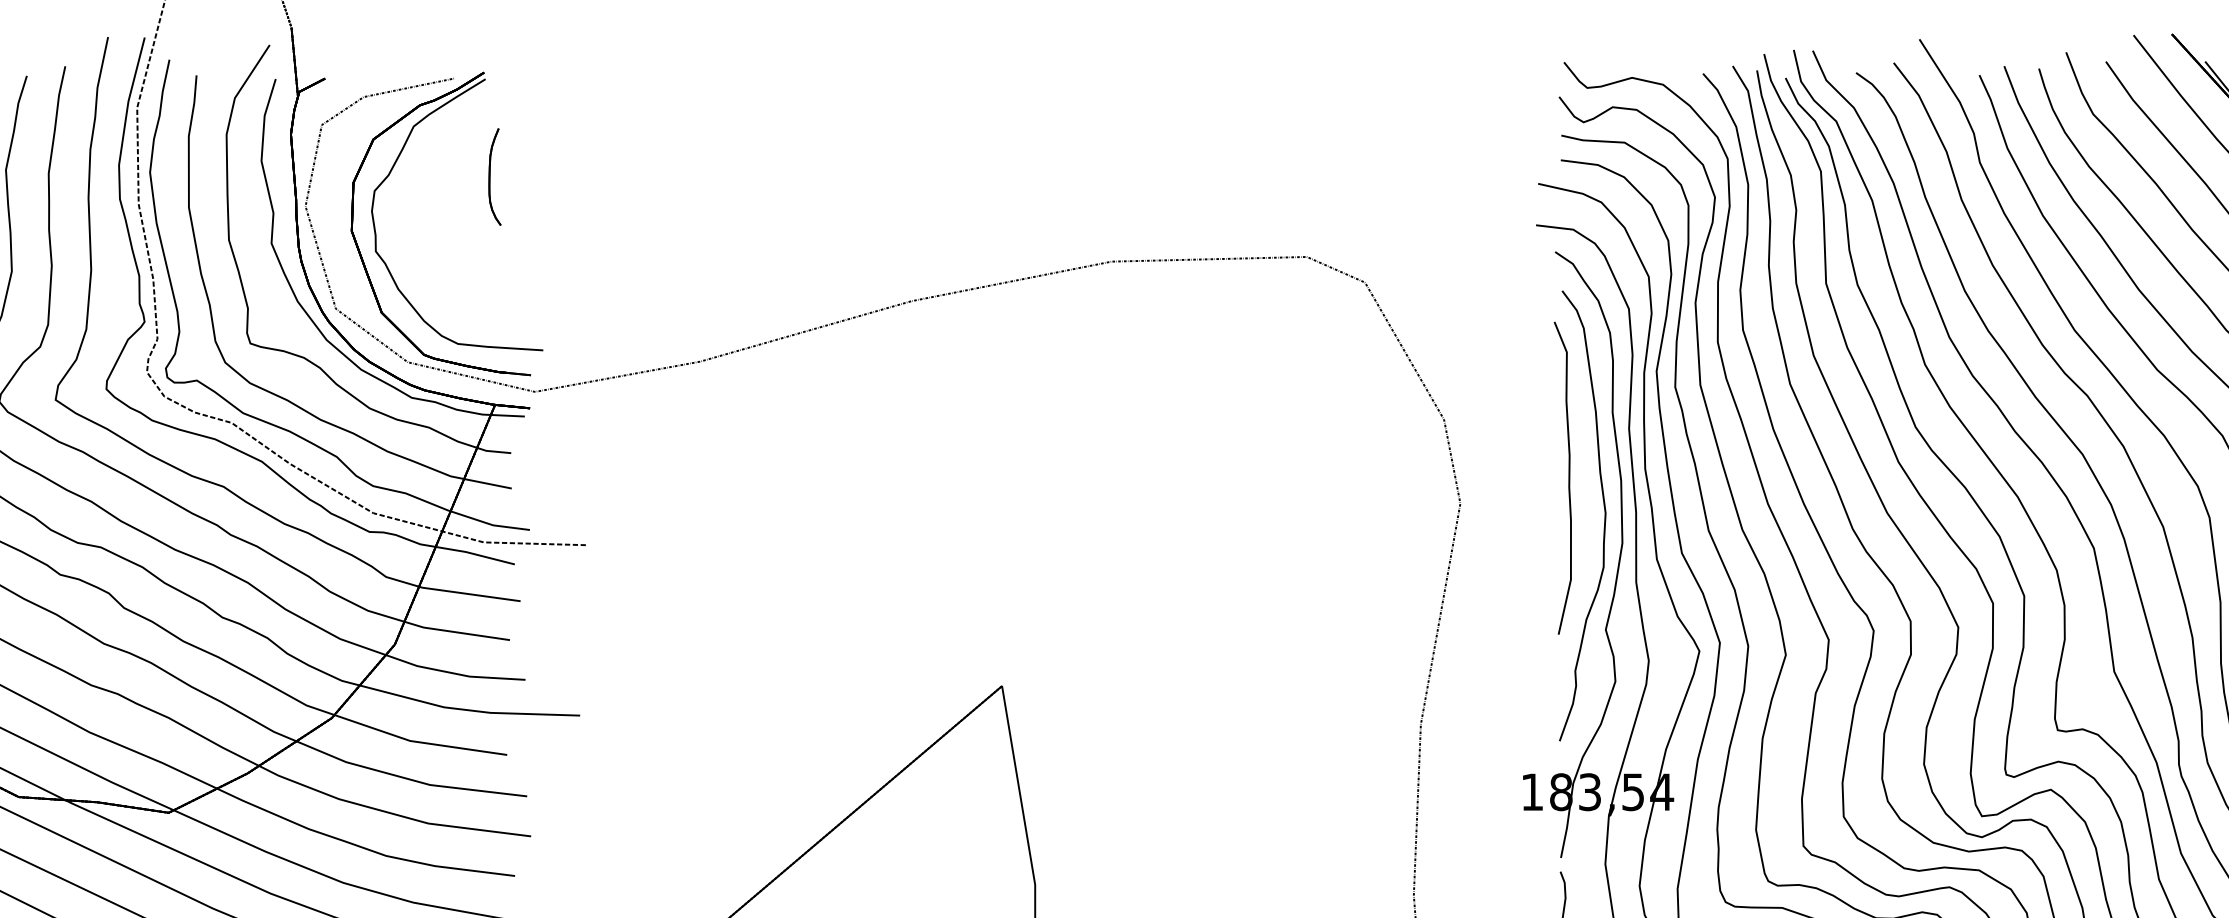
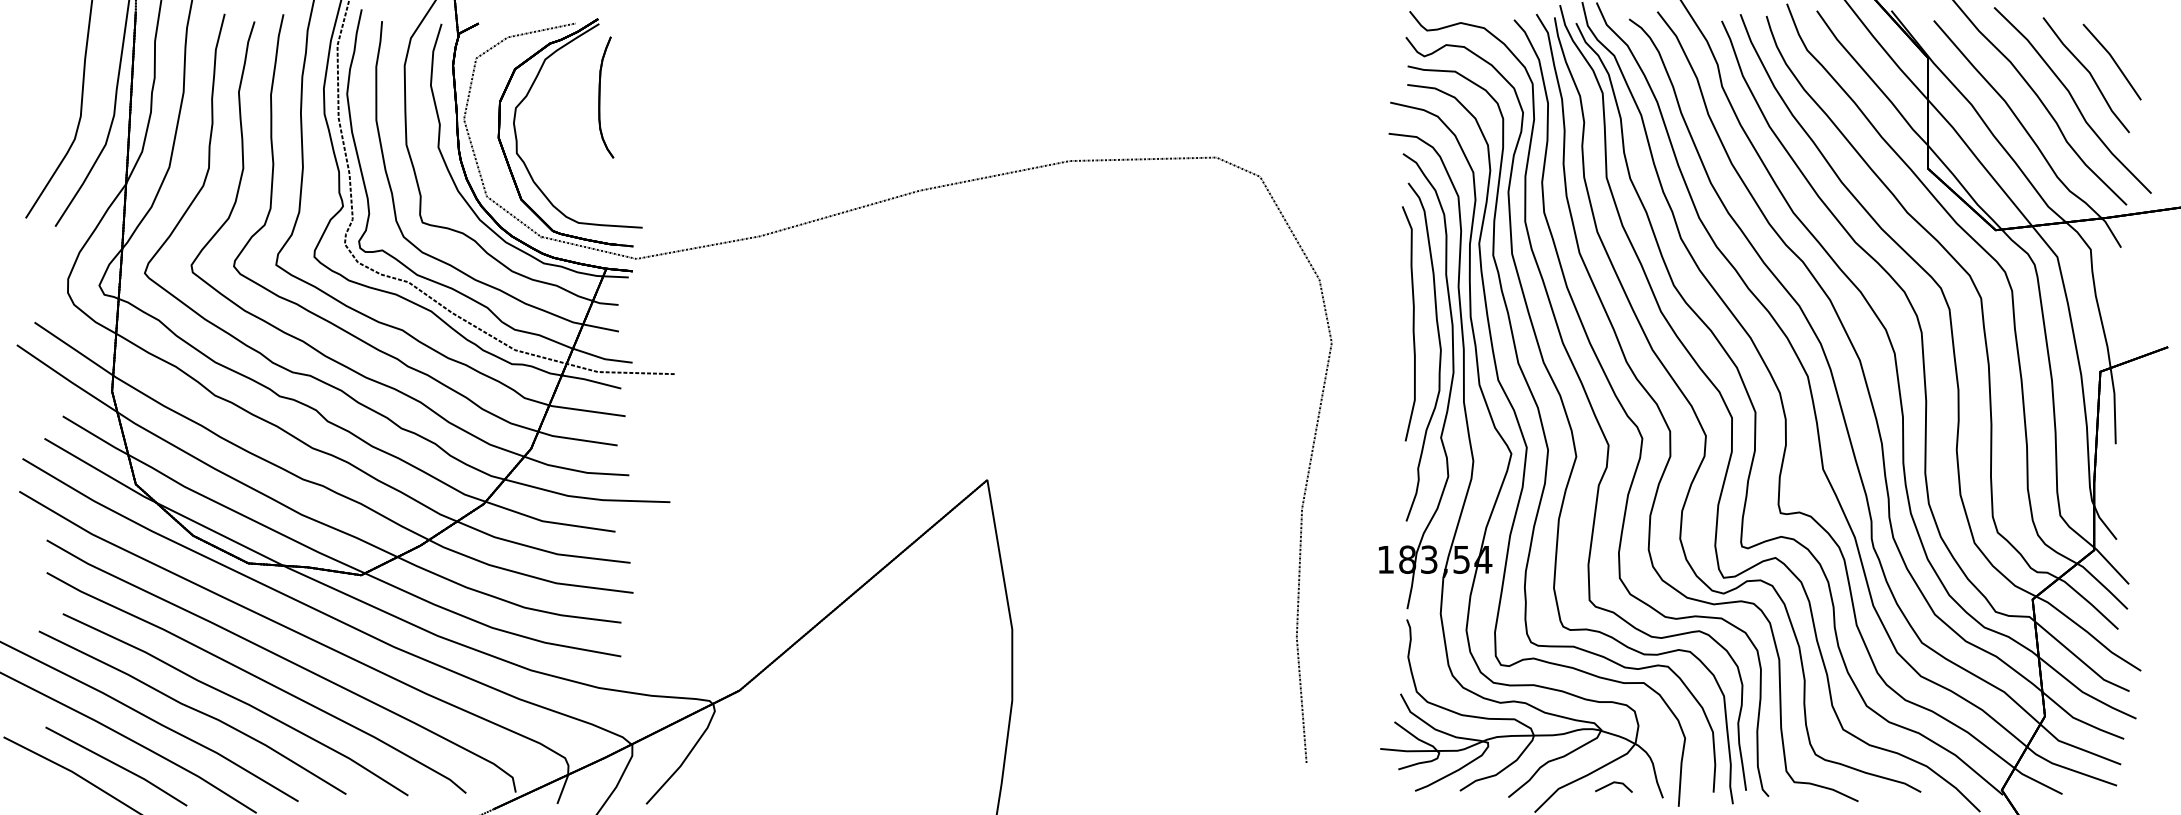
part: (495, 177) -> (606, 97), size x1.67

